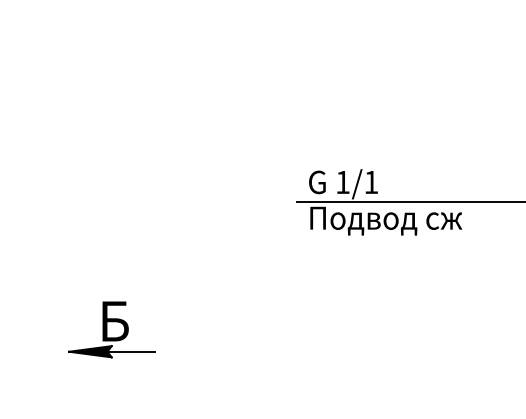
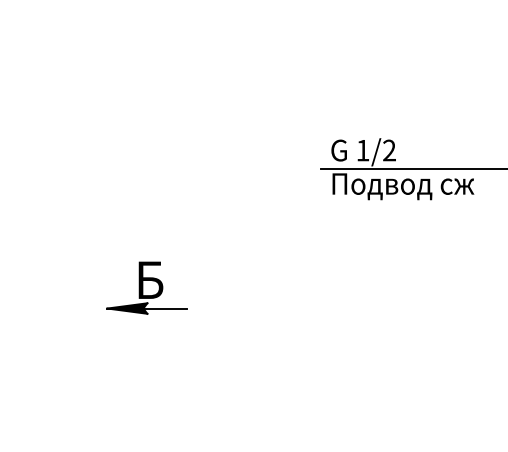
text: (371, 182) -> (389, 150), 1/1 -> 1/2

